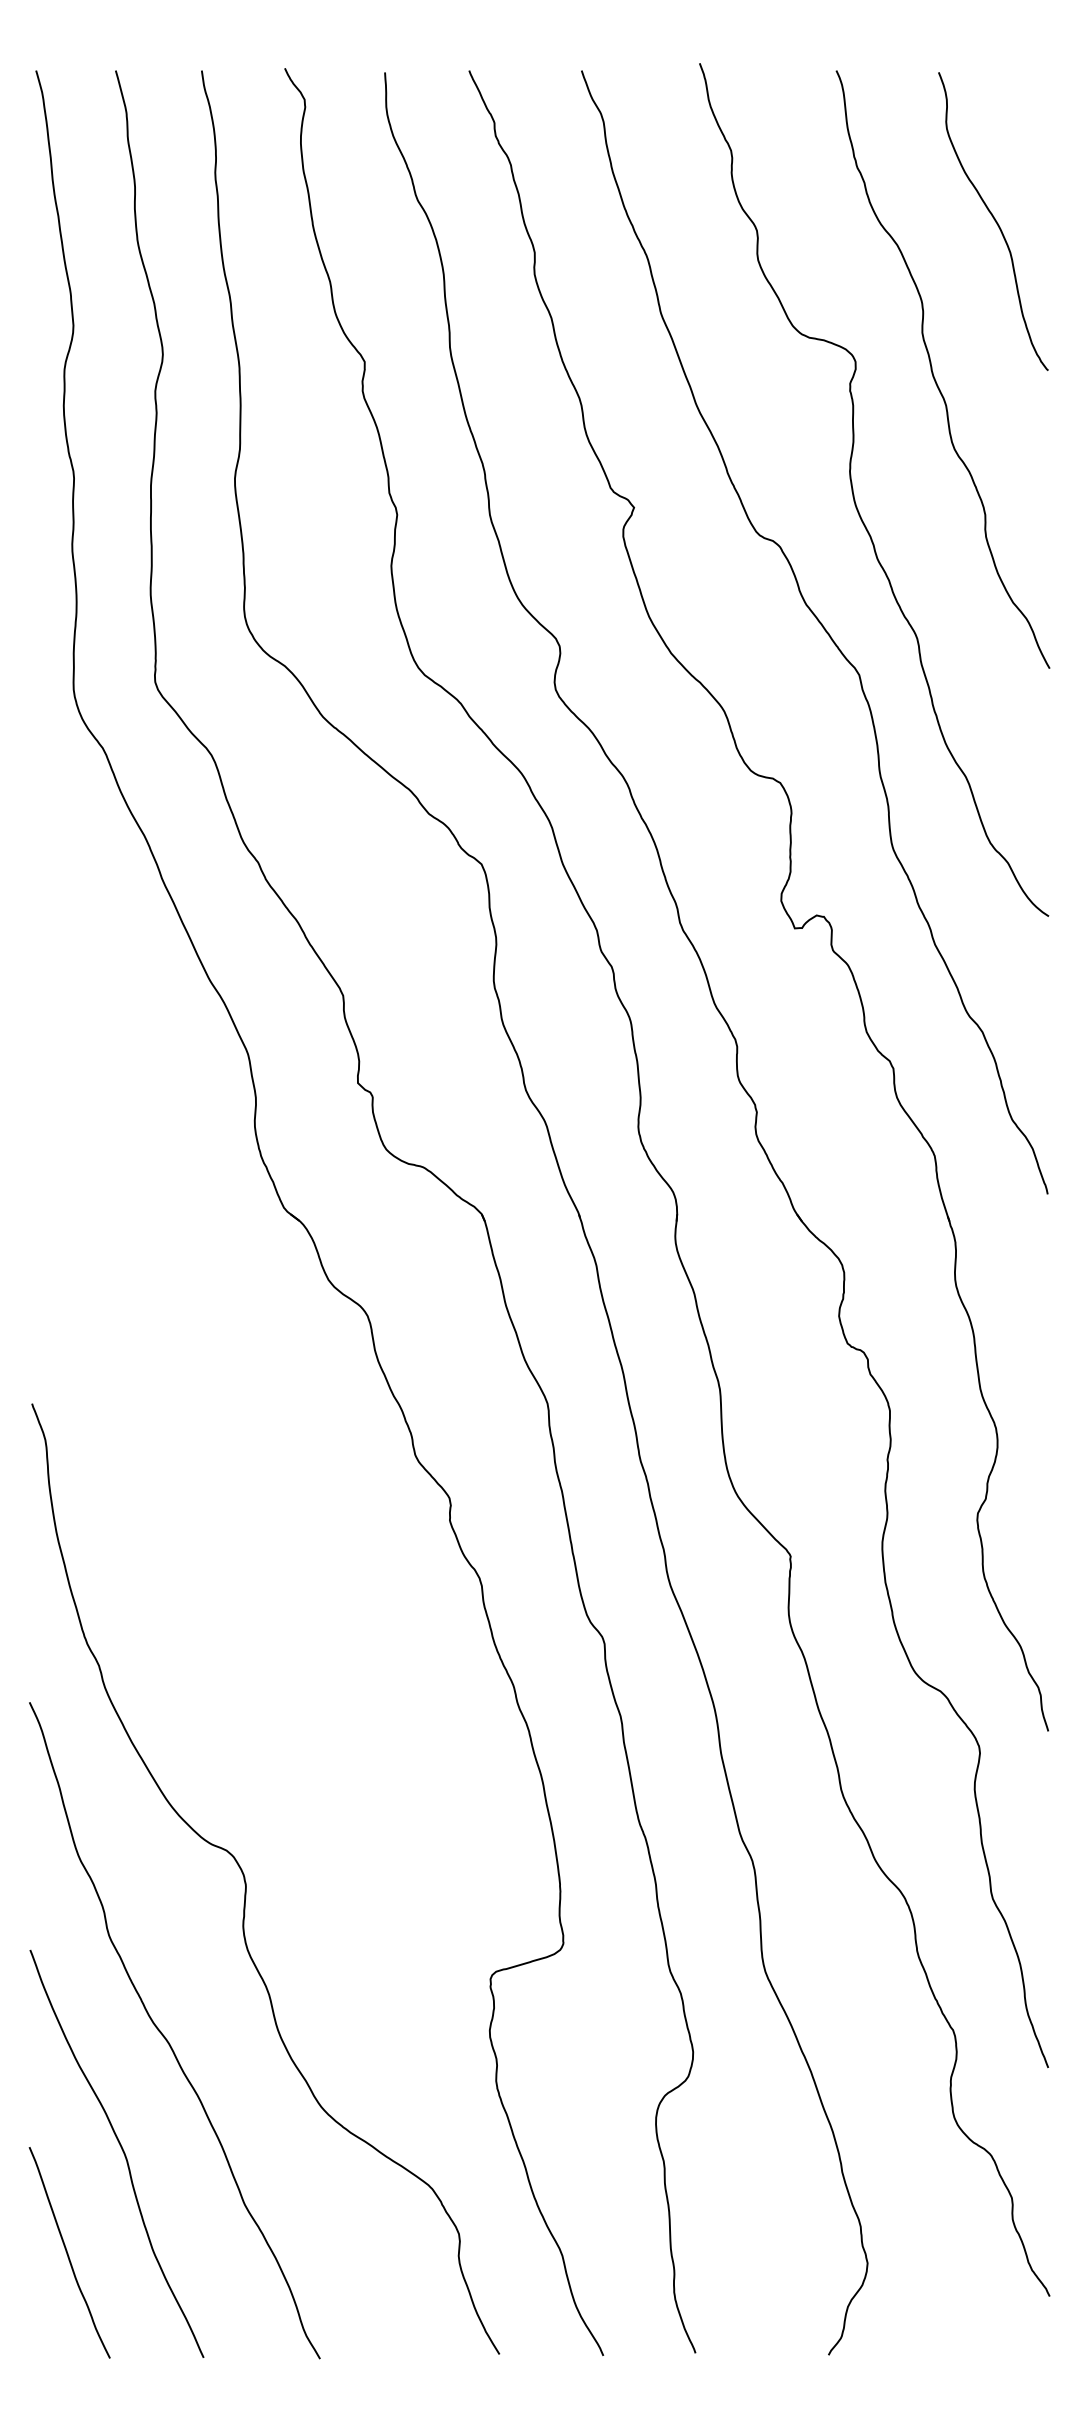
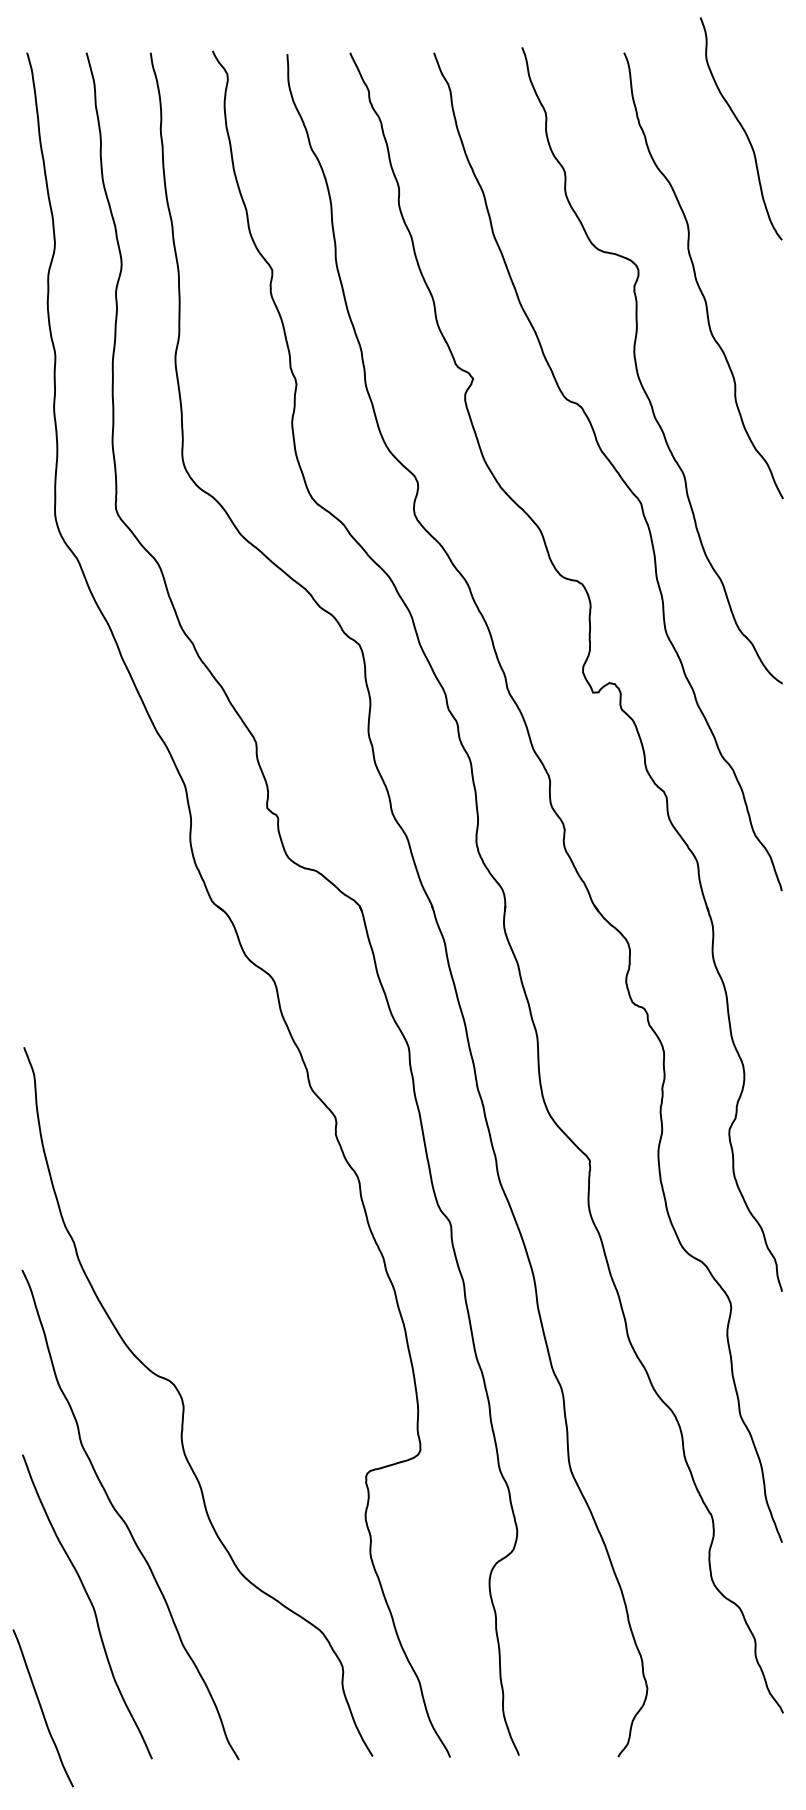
curve: (994, 220) -> (742, 128), moved
curve: (68, 2253) -> (42, 1708), moved

